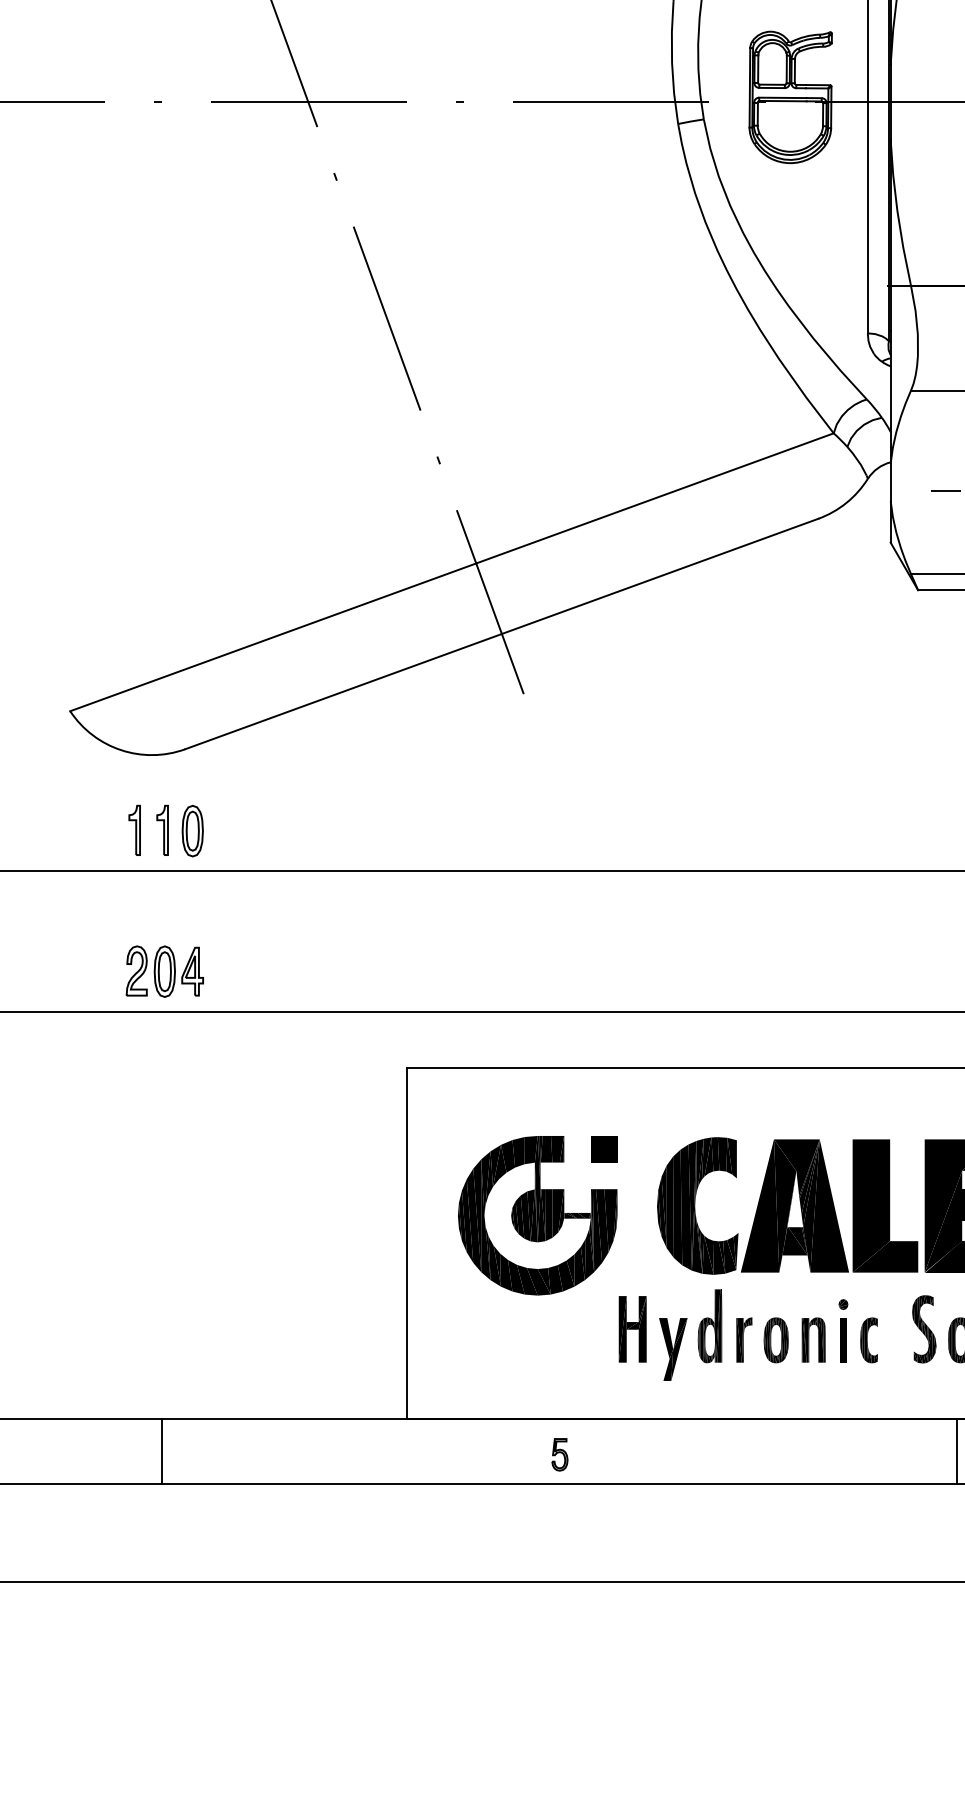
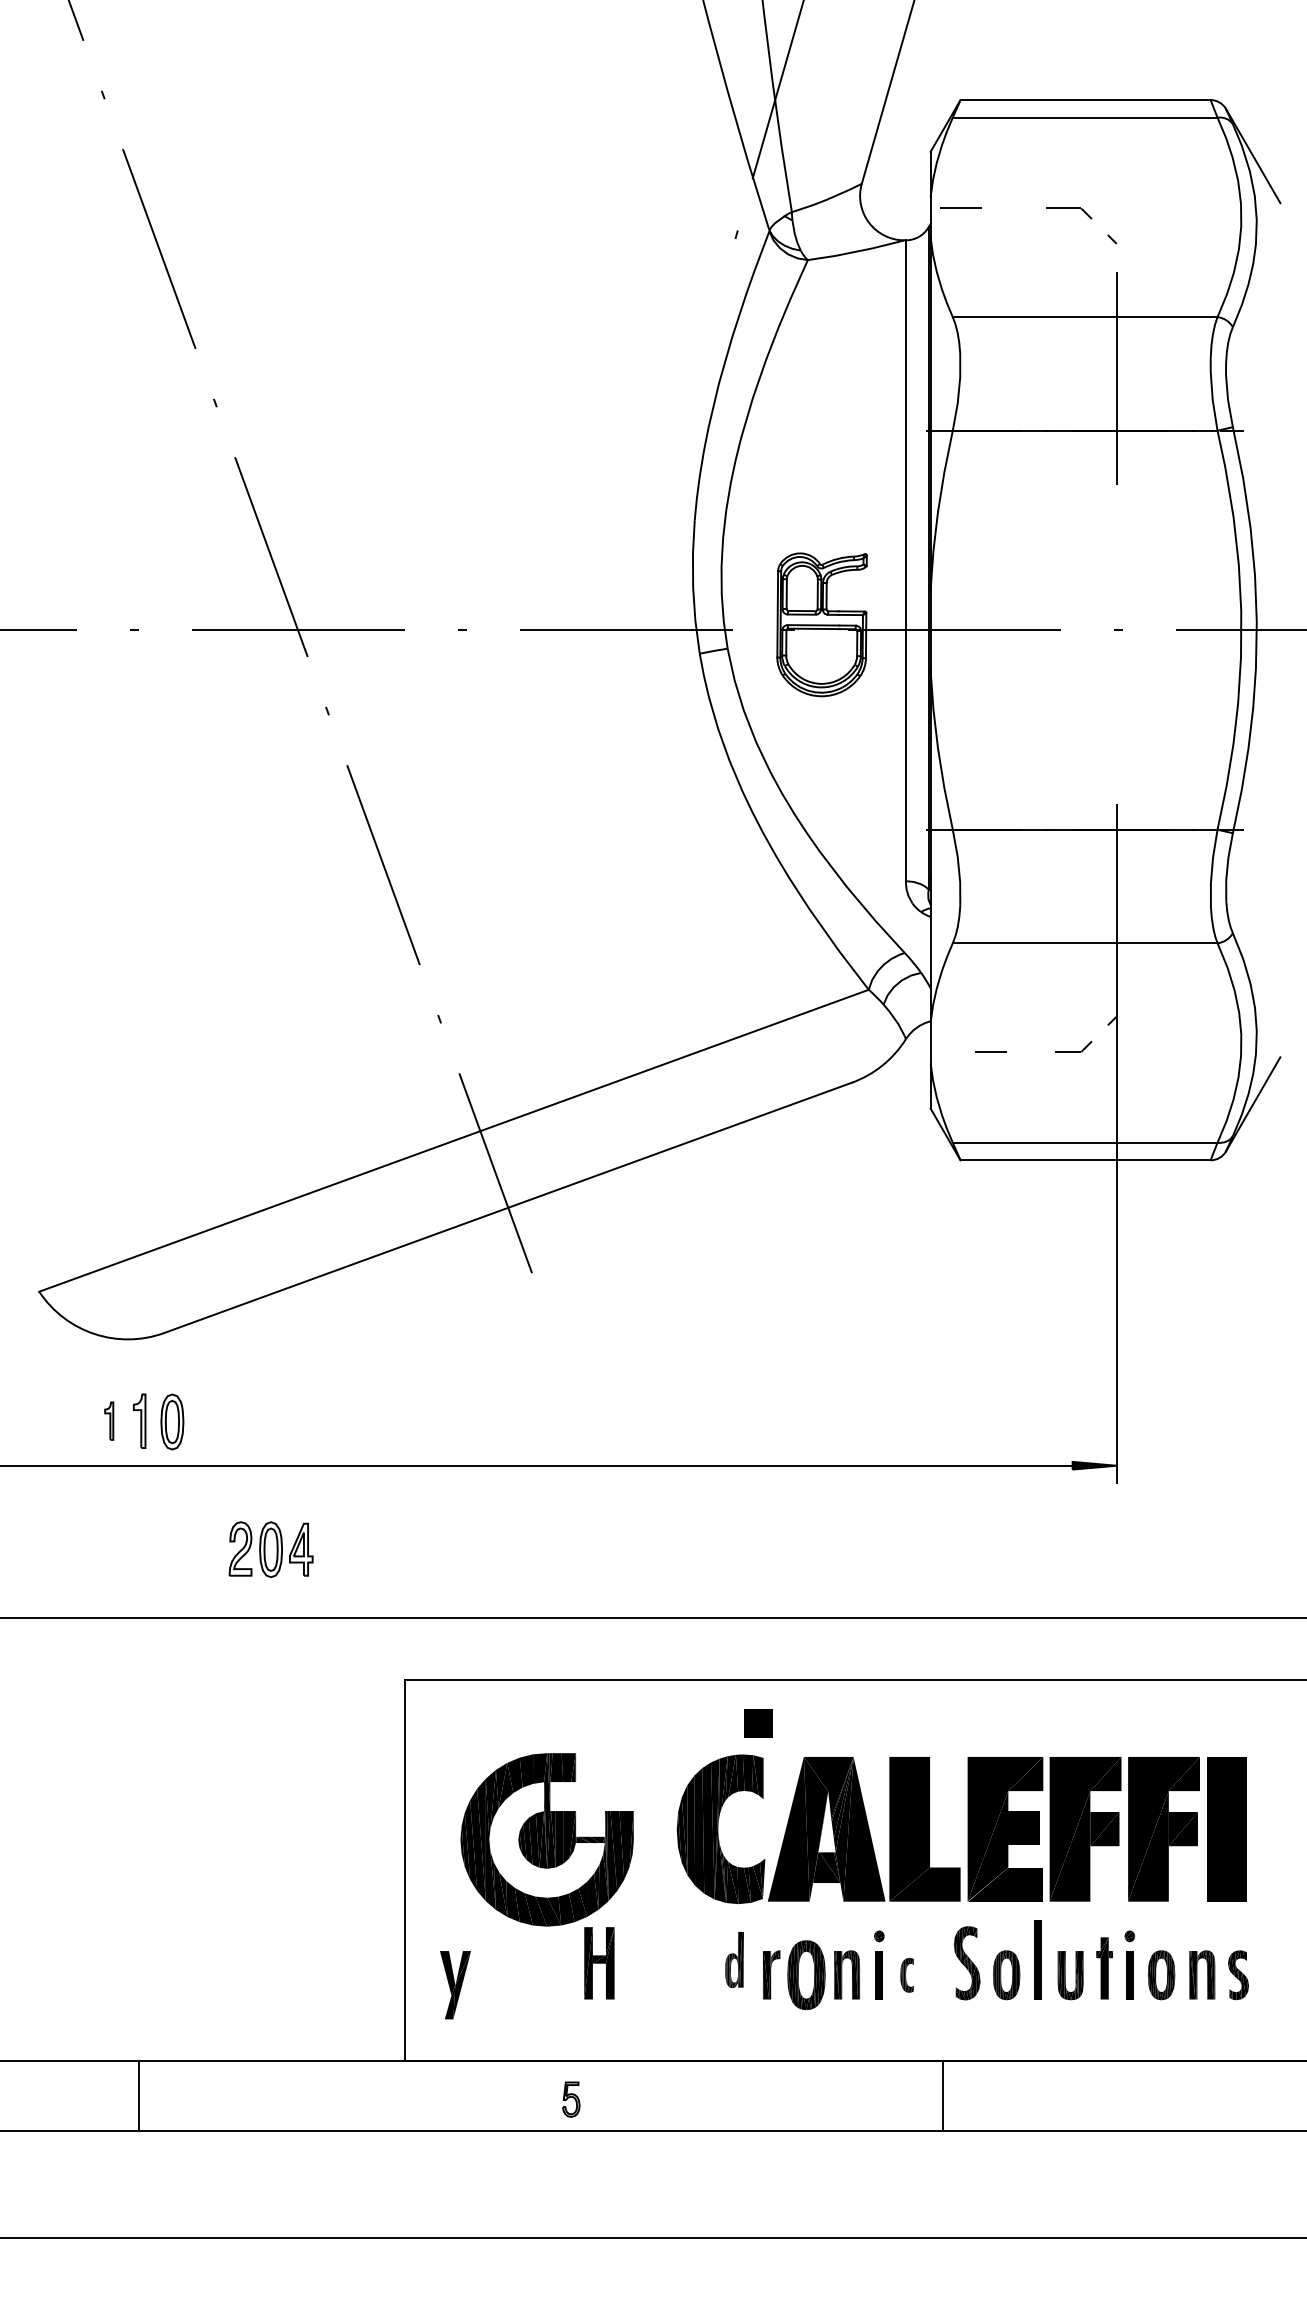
part: (133, 829) -> (108, 1420), size x0.7
part: (164, 971) -> (270, 1549), moved
part: (604, 1149) -> (758, 1723), moved
part: (710, 1325) -> (734, 1959), size x0.7
part: (632, 1329) -> (599, 1963), moved
part: (775, 1340) -> (805, 1975), size x1.4
part: (868, 1340) -> (906, 1975), size x0.7
part: (673, 1349) -> (455, 1985), moved
line: (956, 1451) -> (942, 2095), moved

